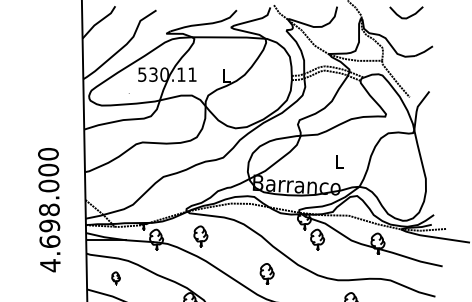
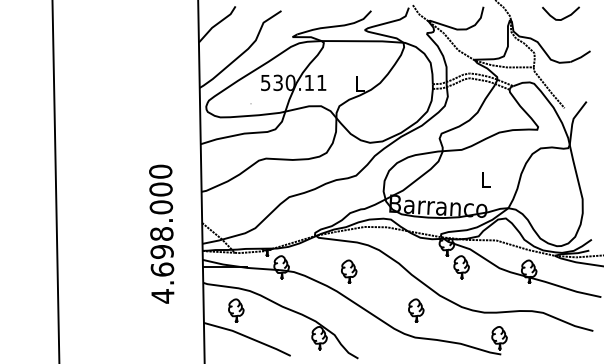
part: (201, 236) -> (349, 271), moved
part: (267, 273) -> (416, 310), moved
part: (116, 278) -> (236, 310), size x1.67

